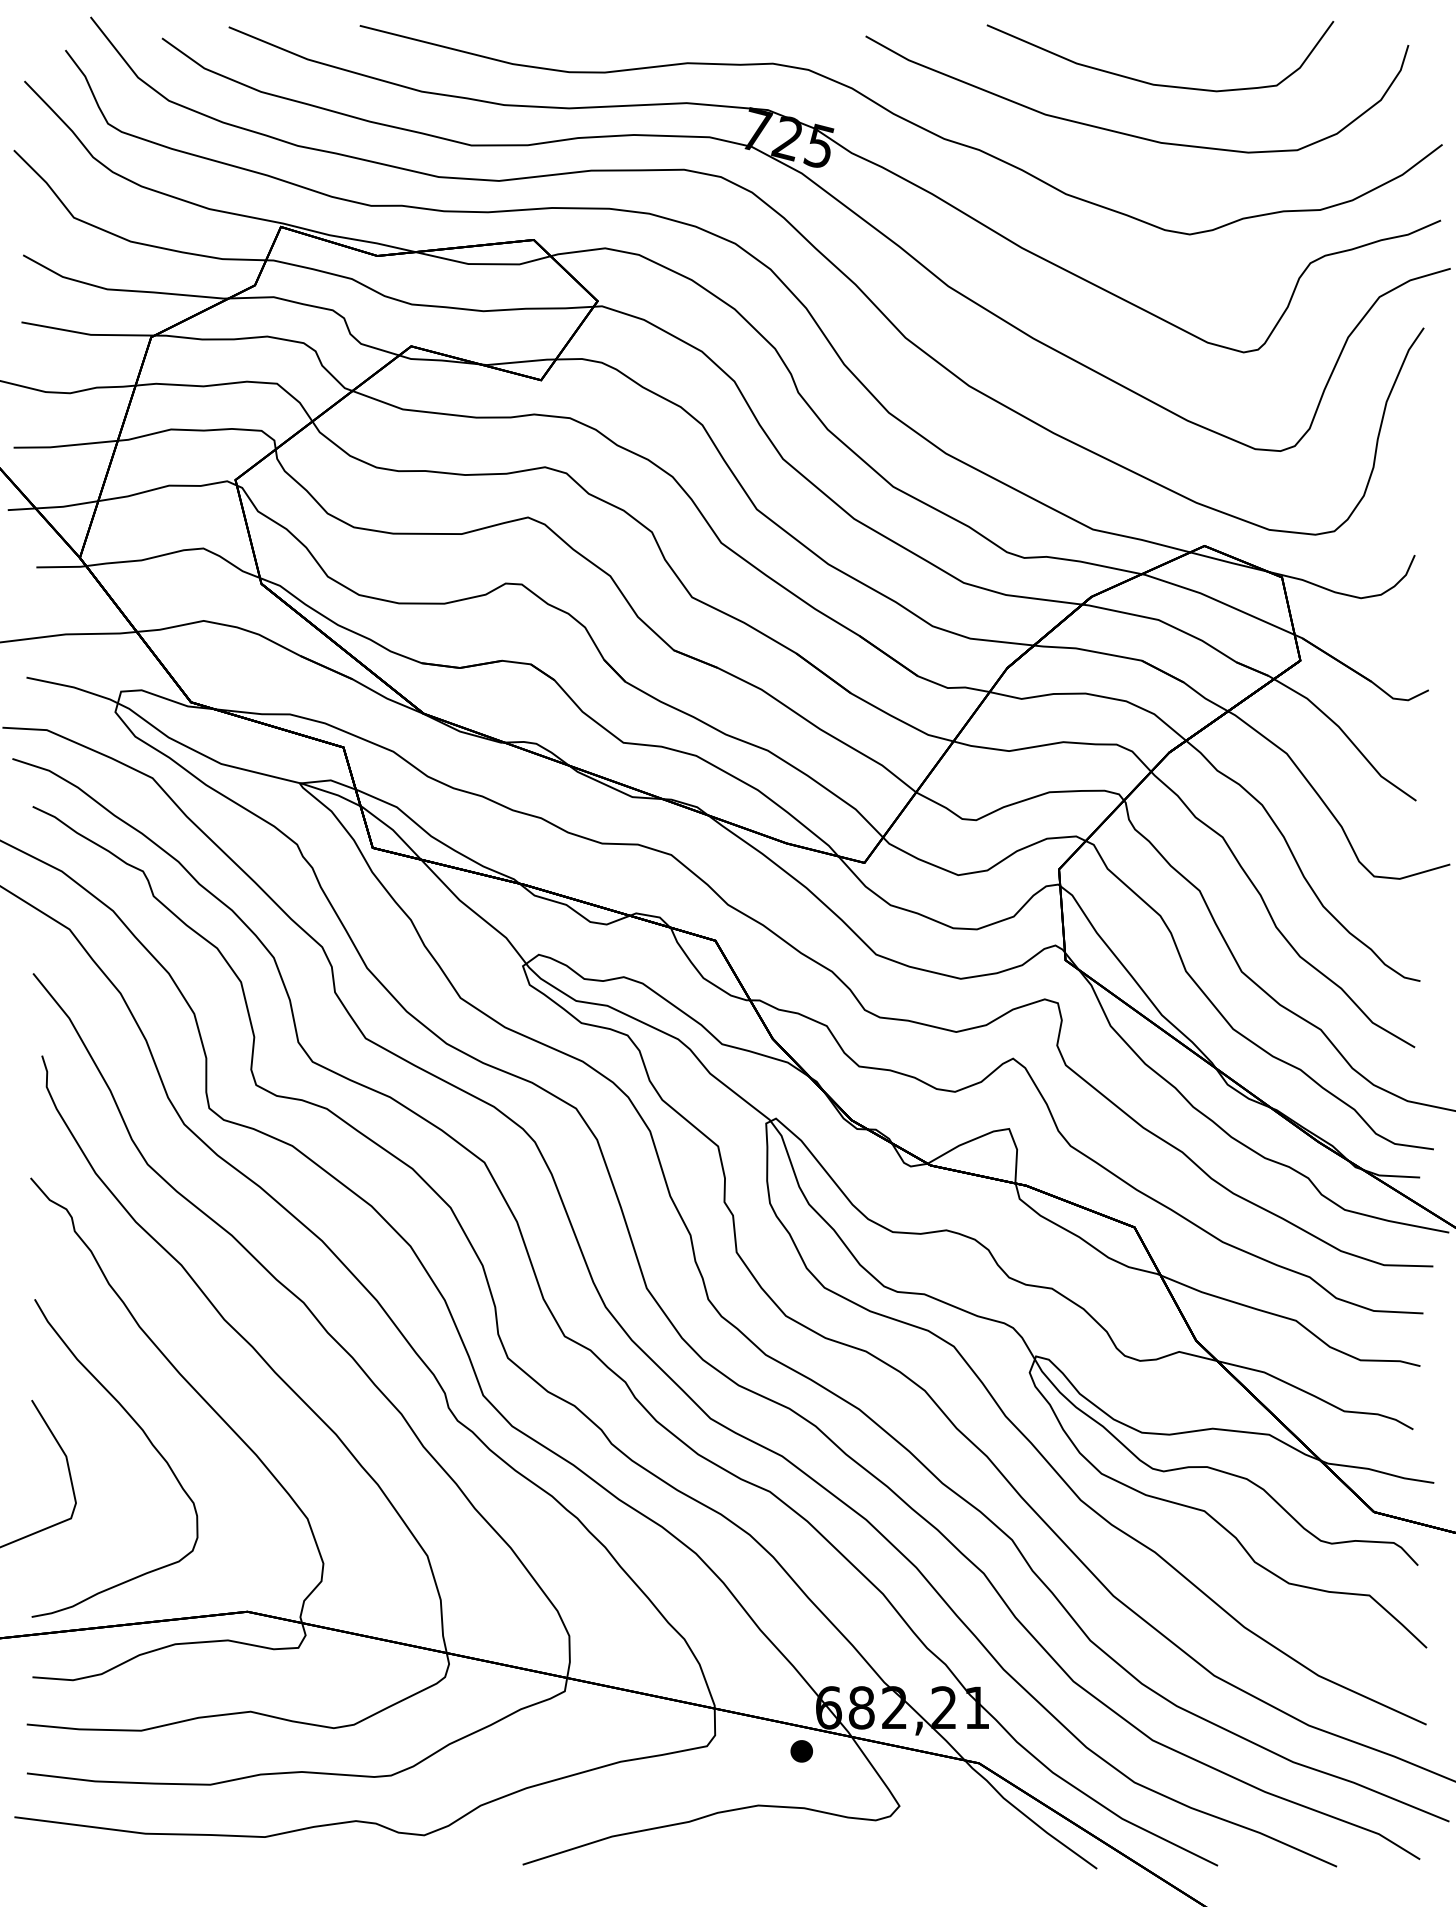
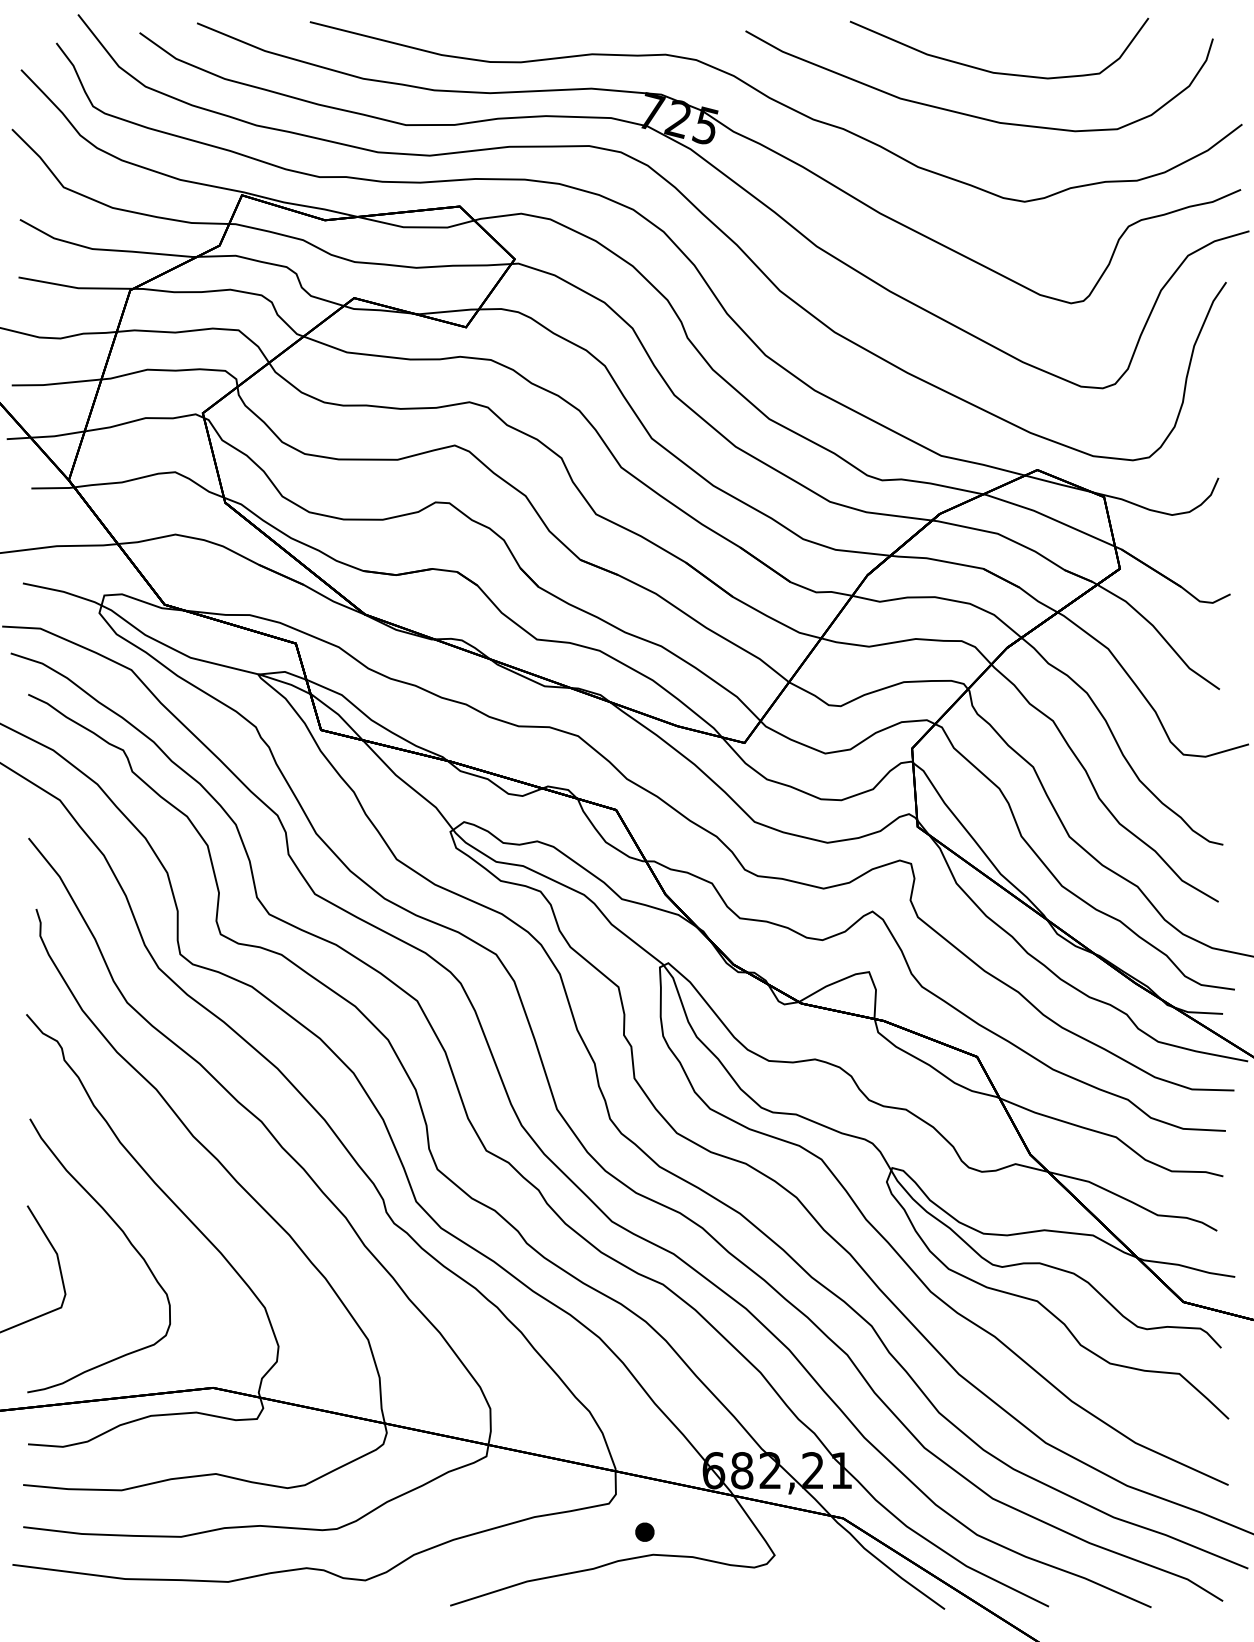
part: (801, 1751) -> (644, 1532), moved

